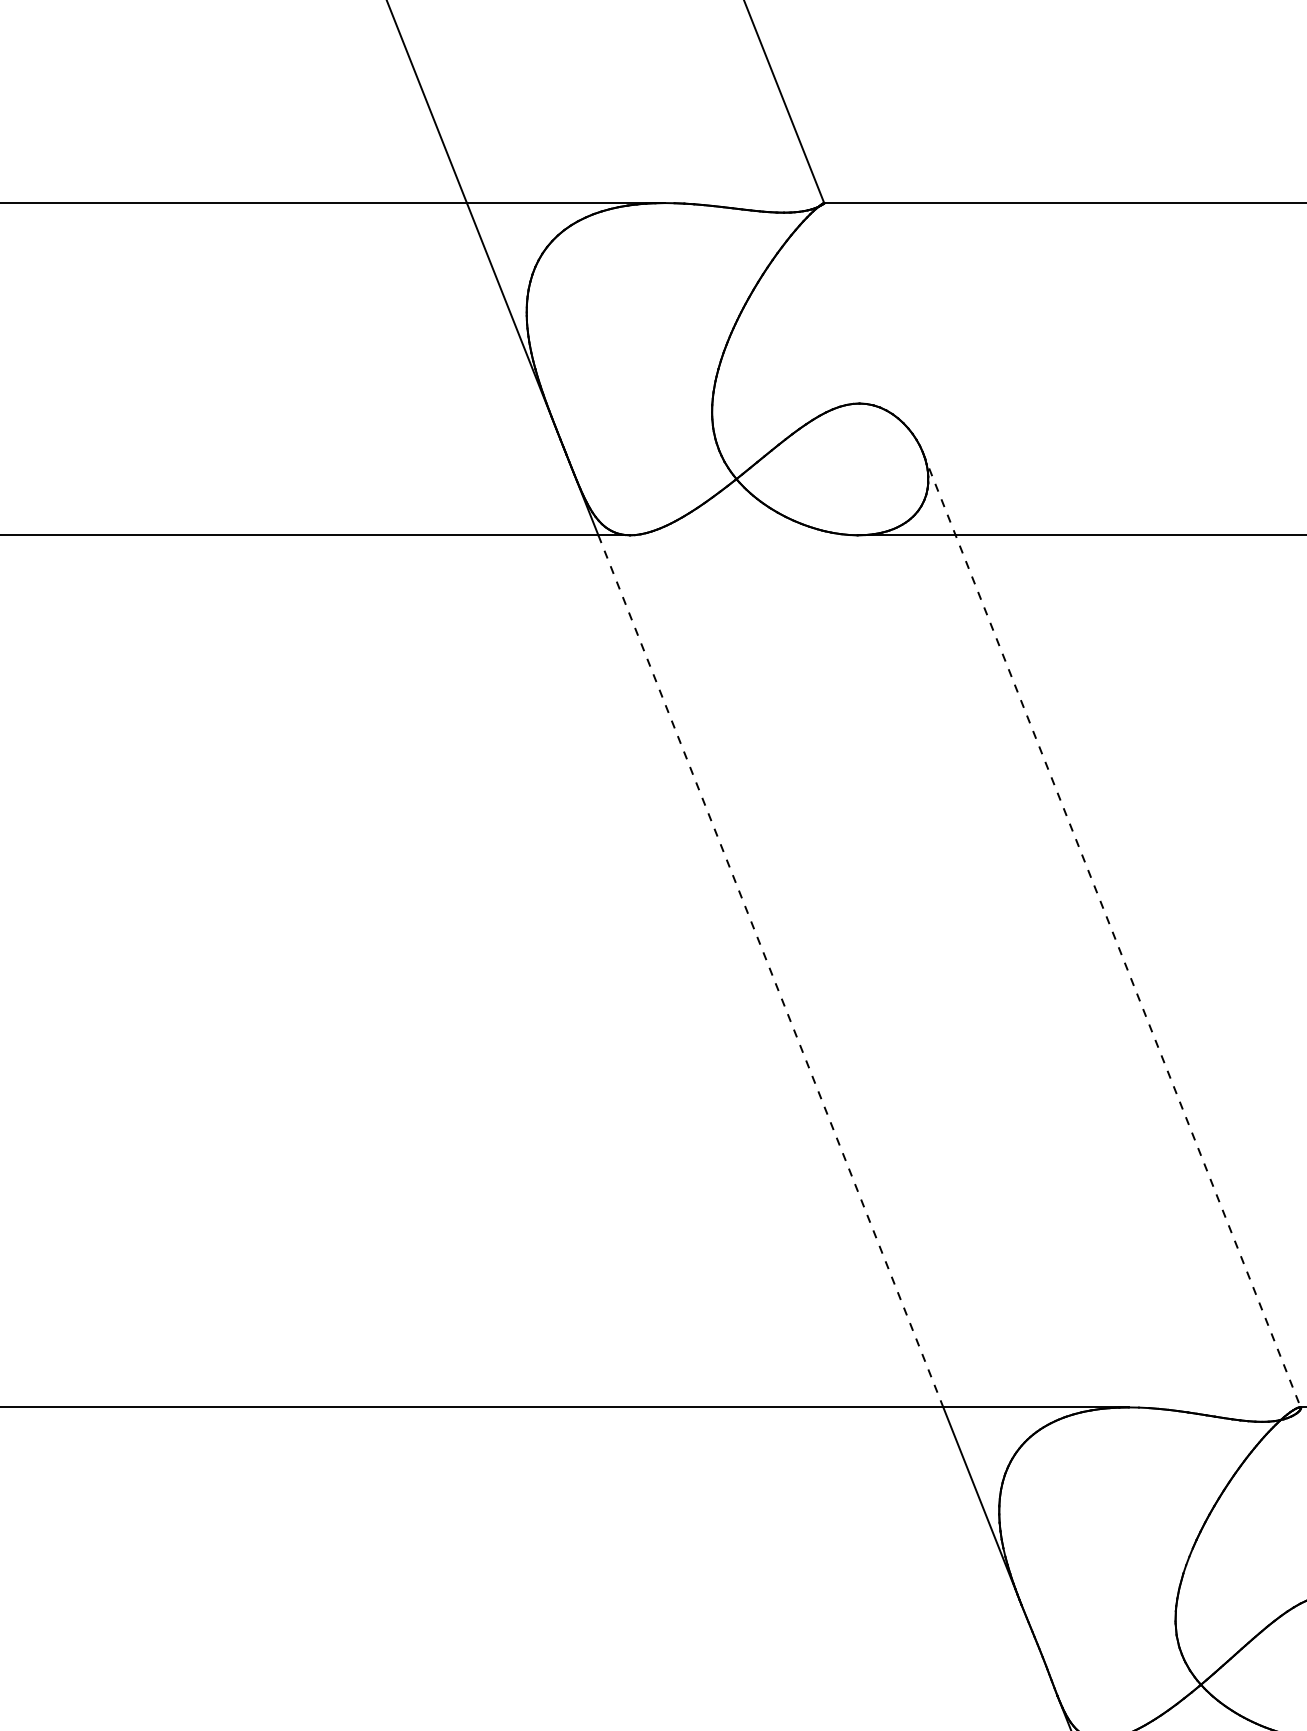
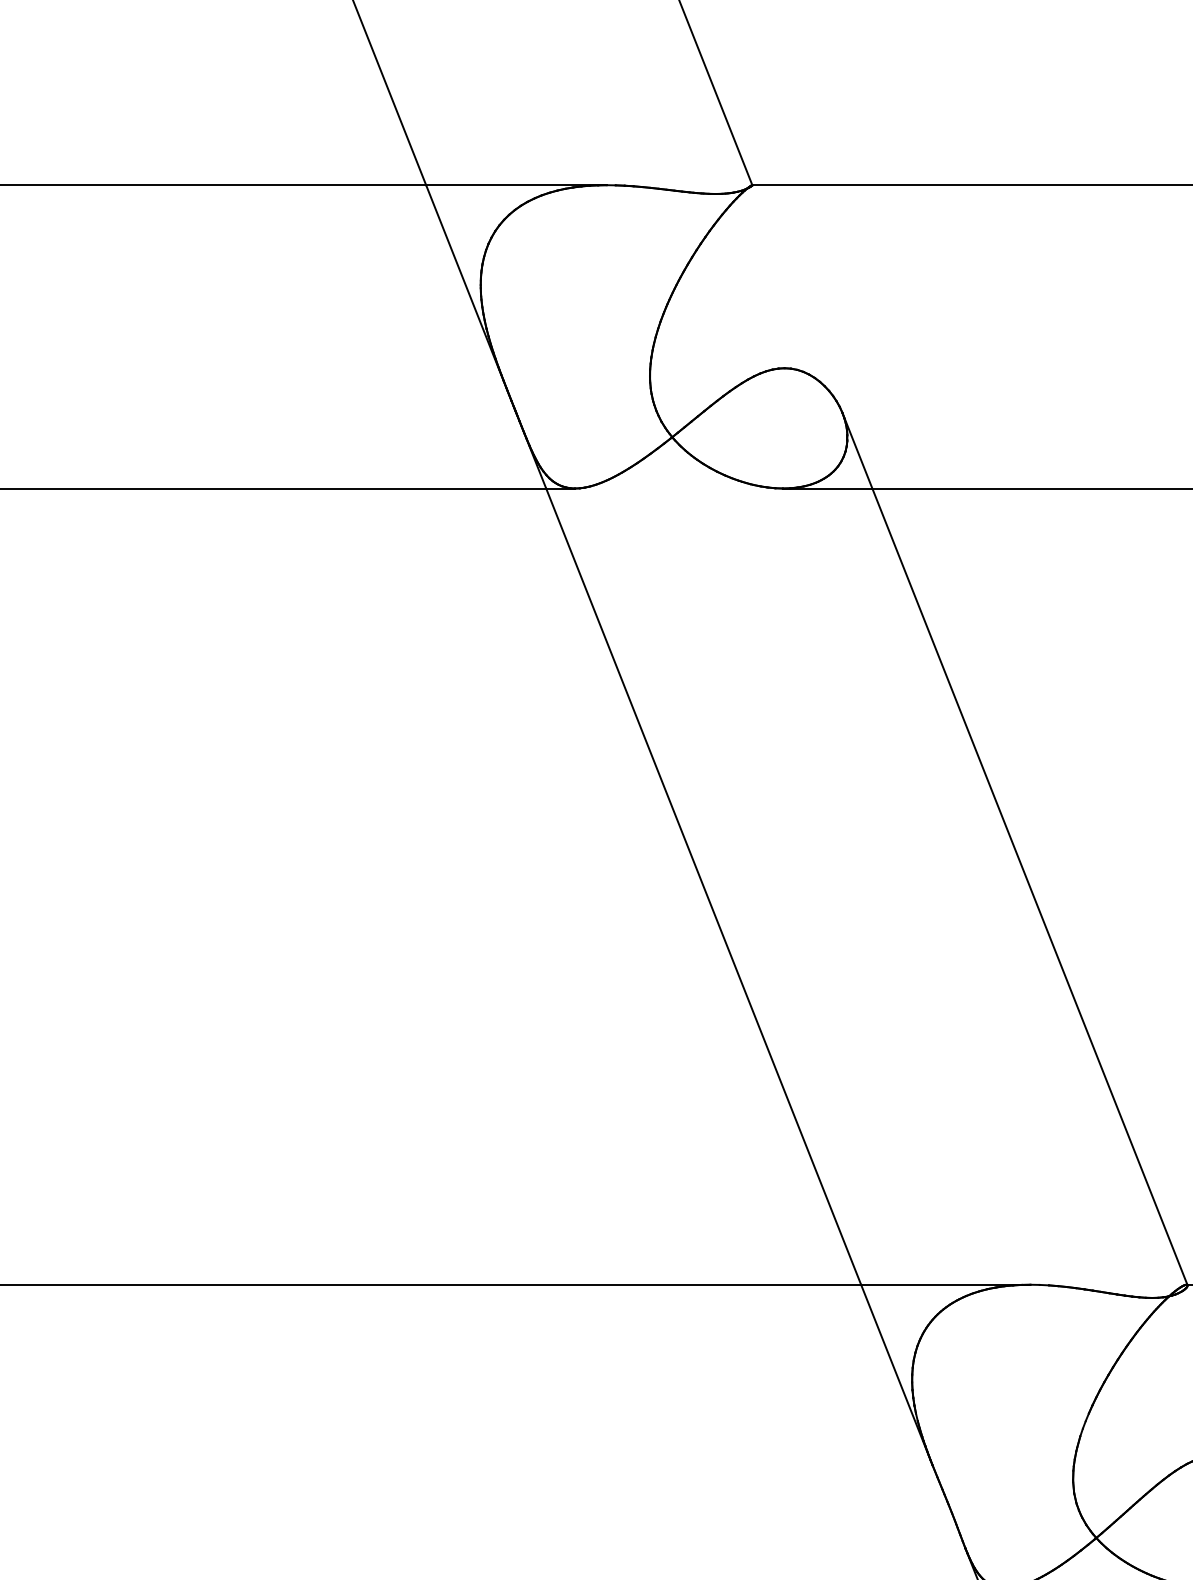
line: (1112, 930) -> (1015, 849), dashed -> solid
line: (770, 972) -> (703, 887), dashed -> solid

